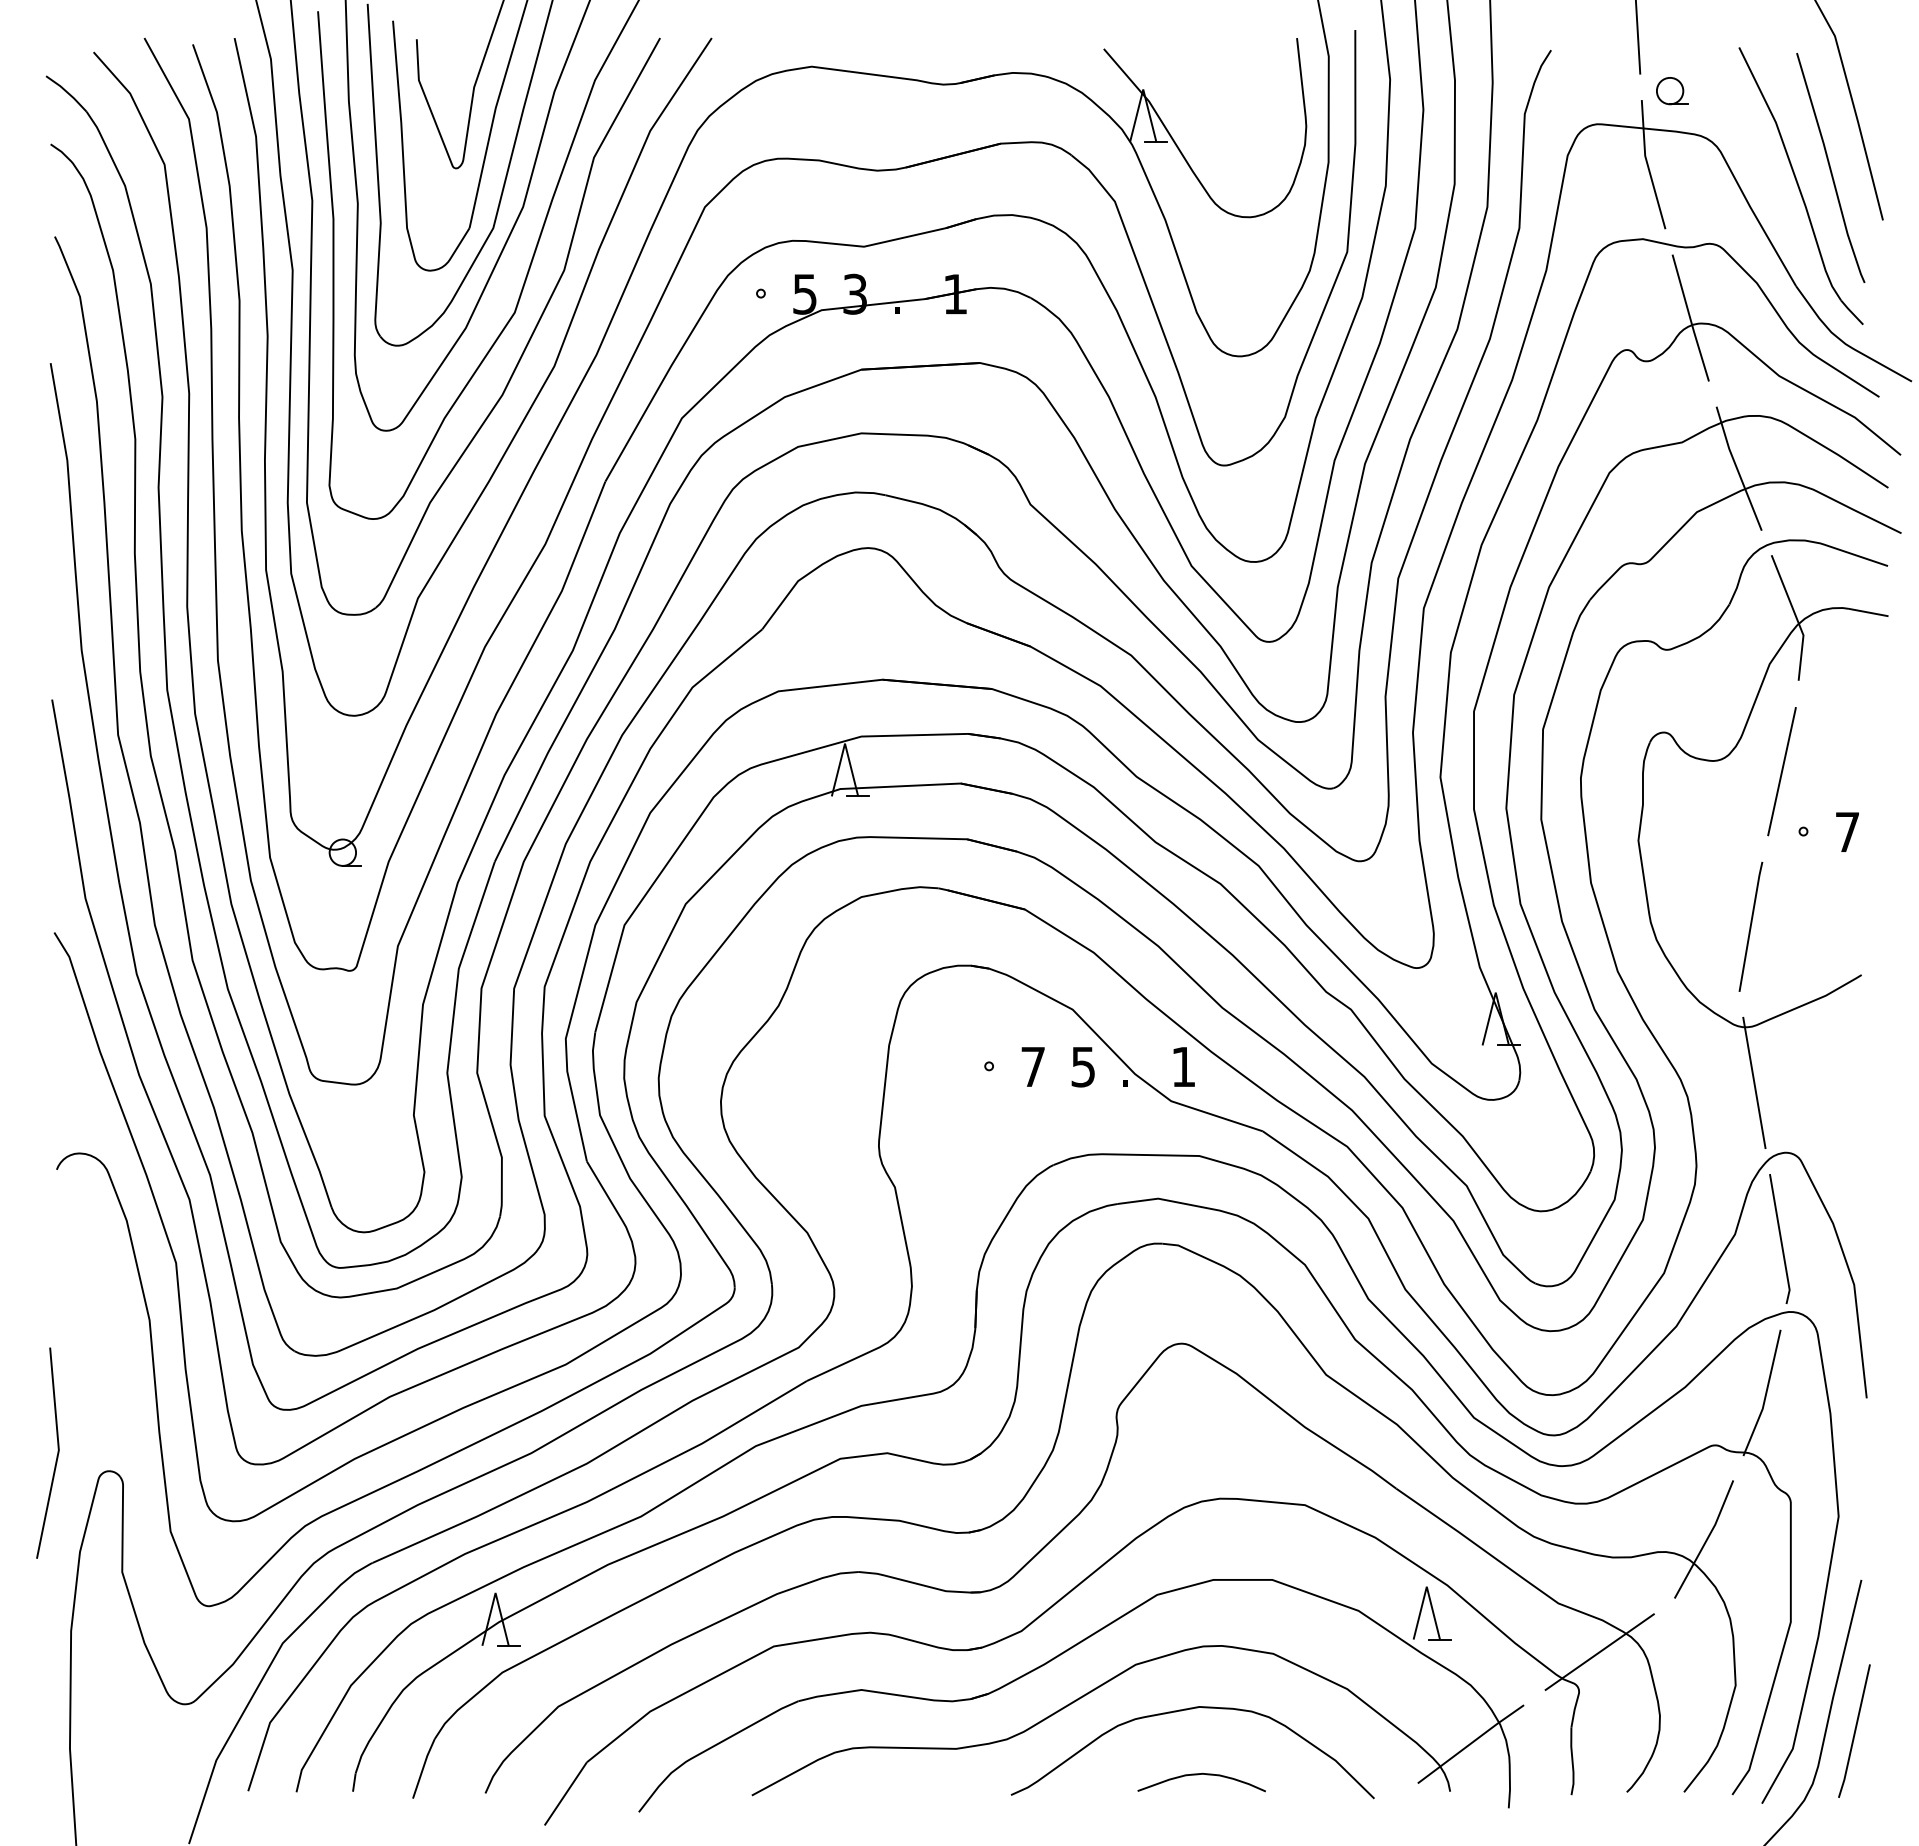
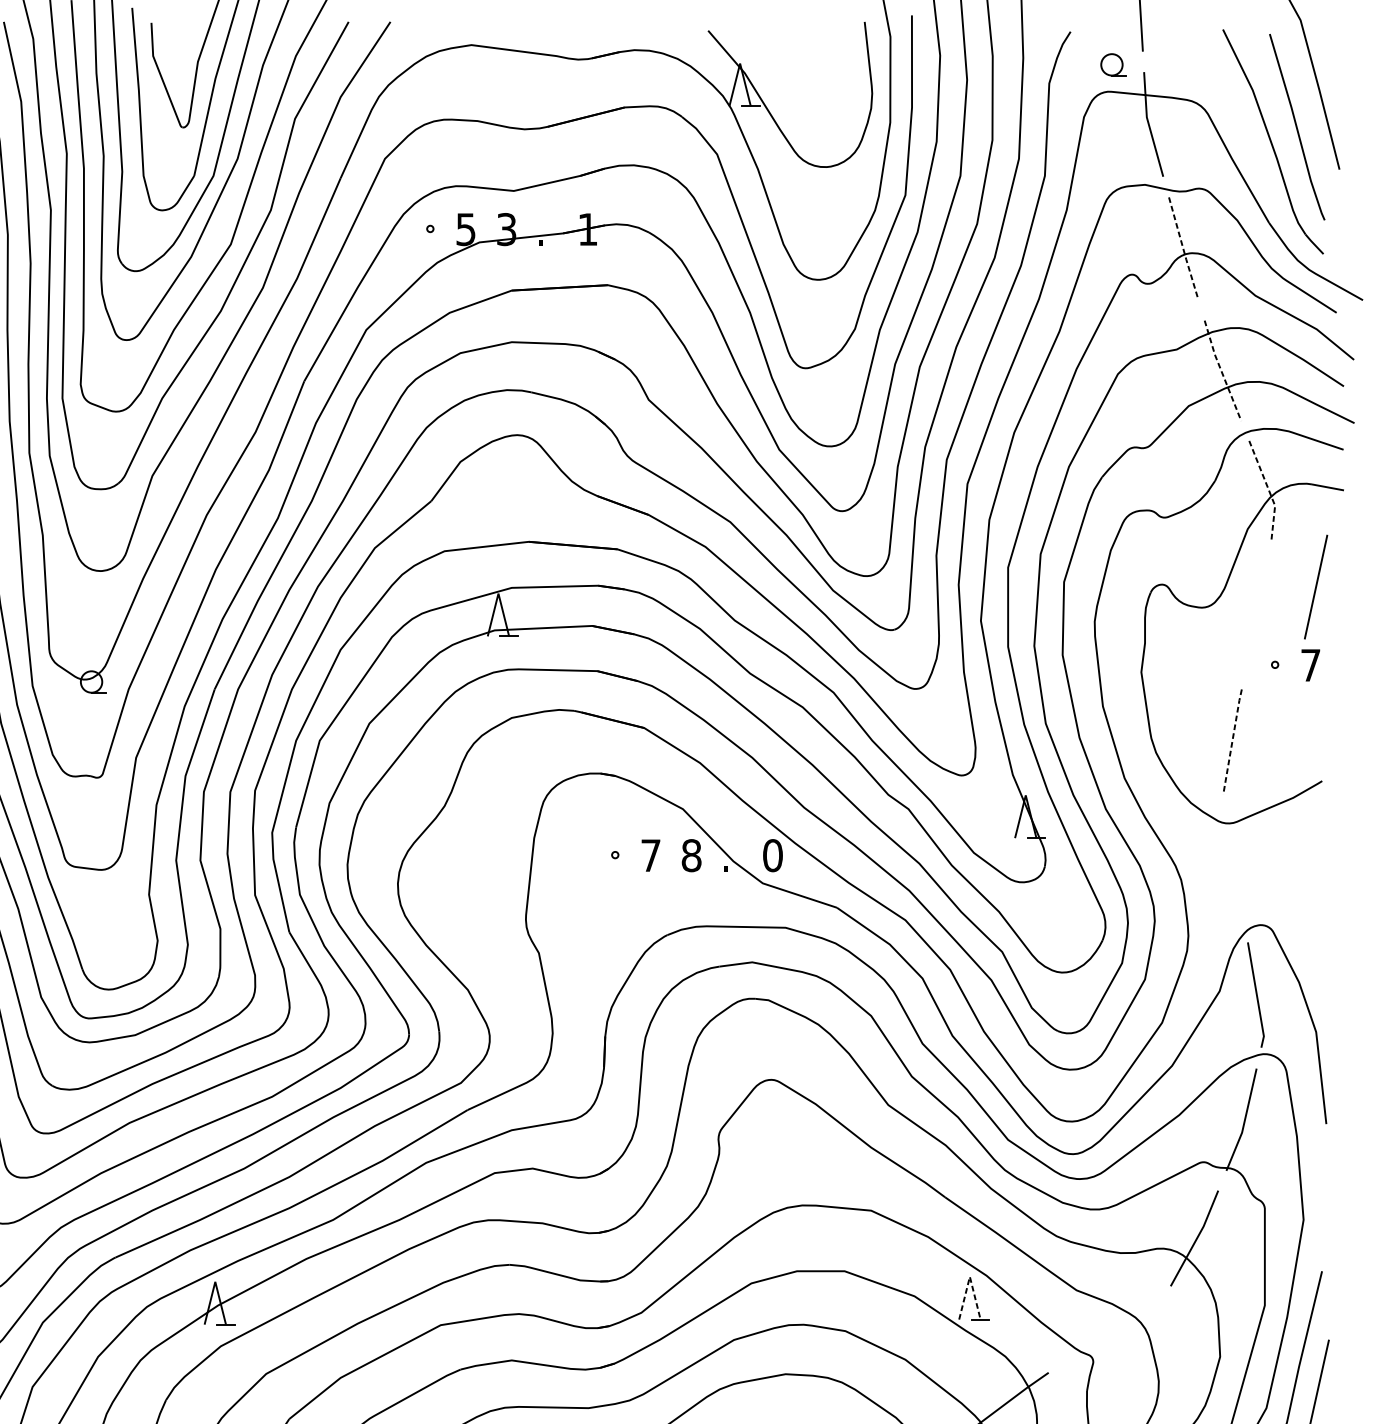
part: (1672, 91) -> (1113, 65), moved
line: (1690, 318) -> (1183, 249), solid -> dashed
line: (1737, 468) -> (1221, 370), solid -> dashed
line: (1796, 616) -> (1269, 490), solid -> dashed
line: (1781, 771) -> (1315, 587), moved
line: (1750, 926) -> (1232, 741), solid -> dashed
text: (1083, 1066) -> (691, 855), 5 -> 8
text: (1183, 1066) -> (772, 855), 1 -> 0
line: (1754, 1082) -> (1235, 868), removed
line: (1426, 1586) -> (969, 1276), solid -> dashed
line: (1599, 1651) -> (1109, 1329), removed

